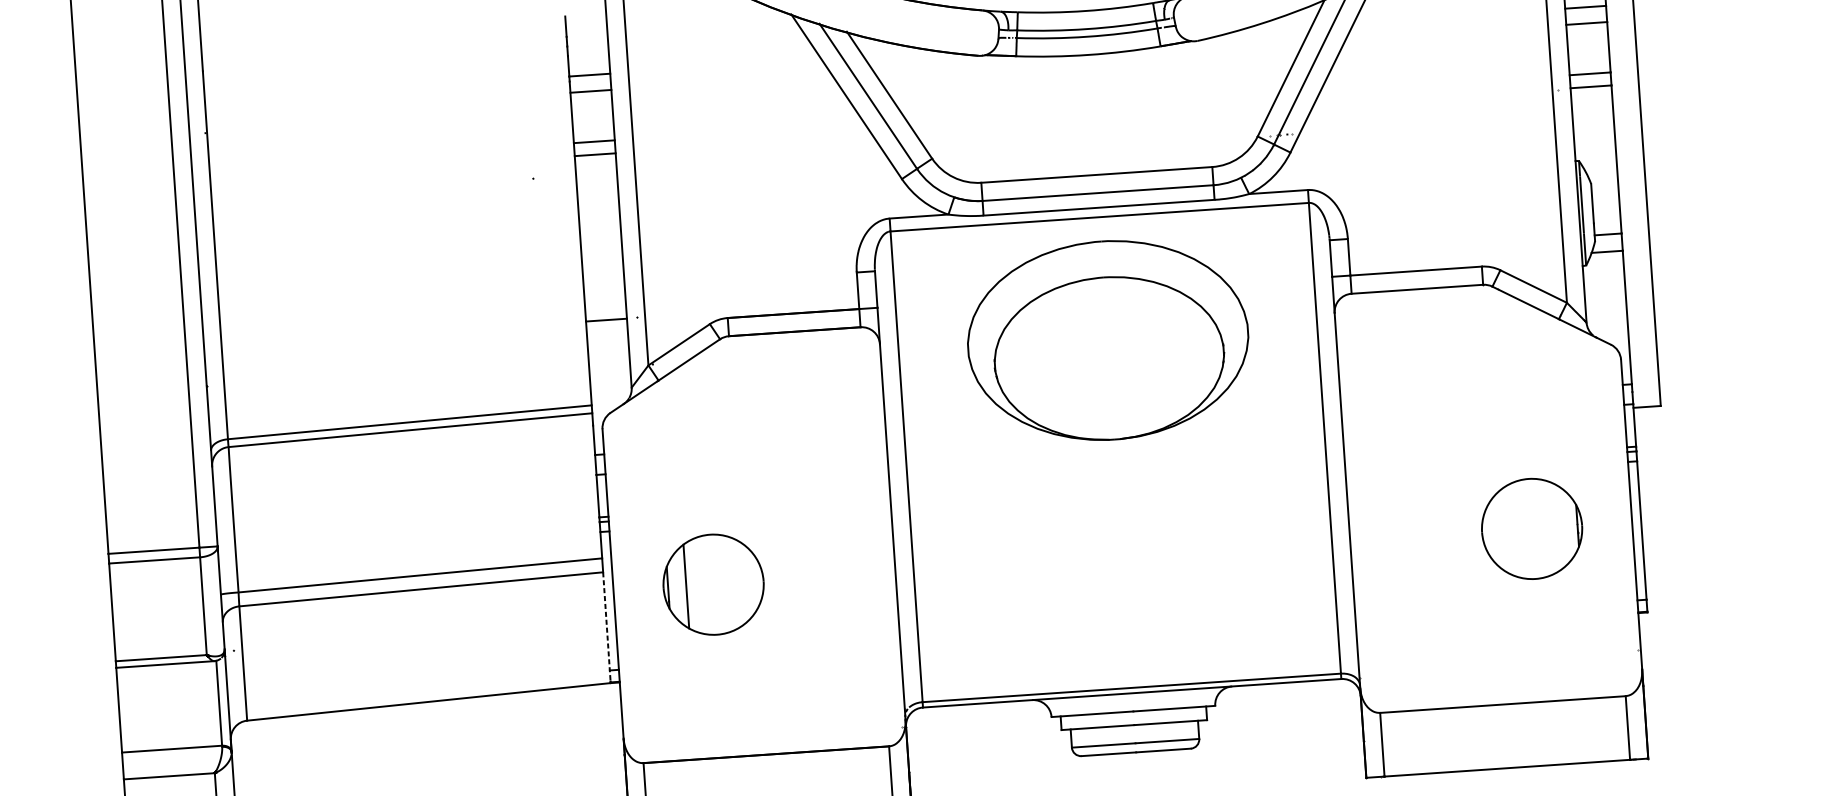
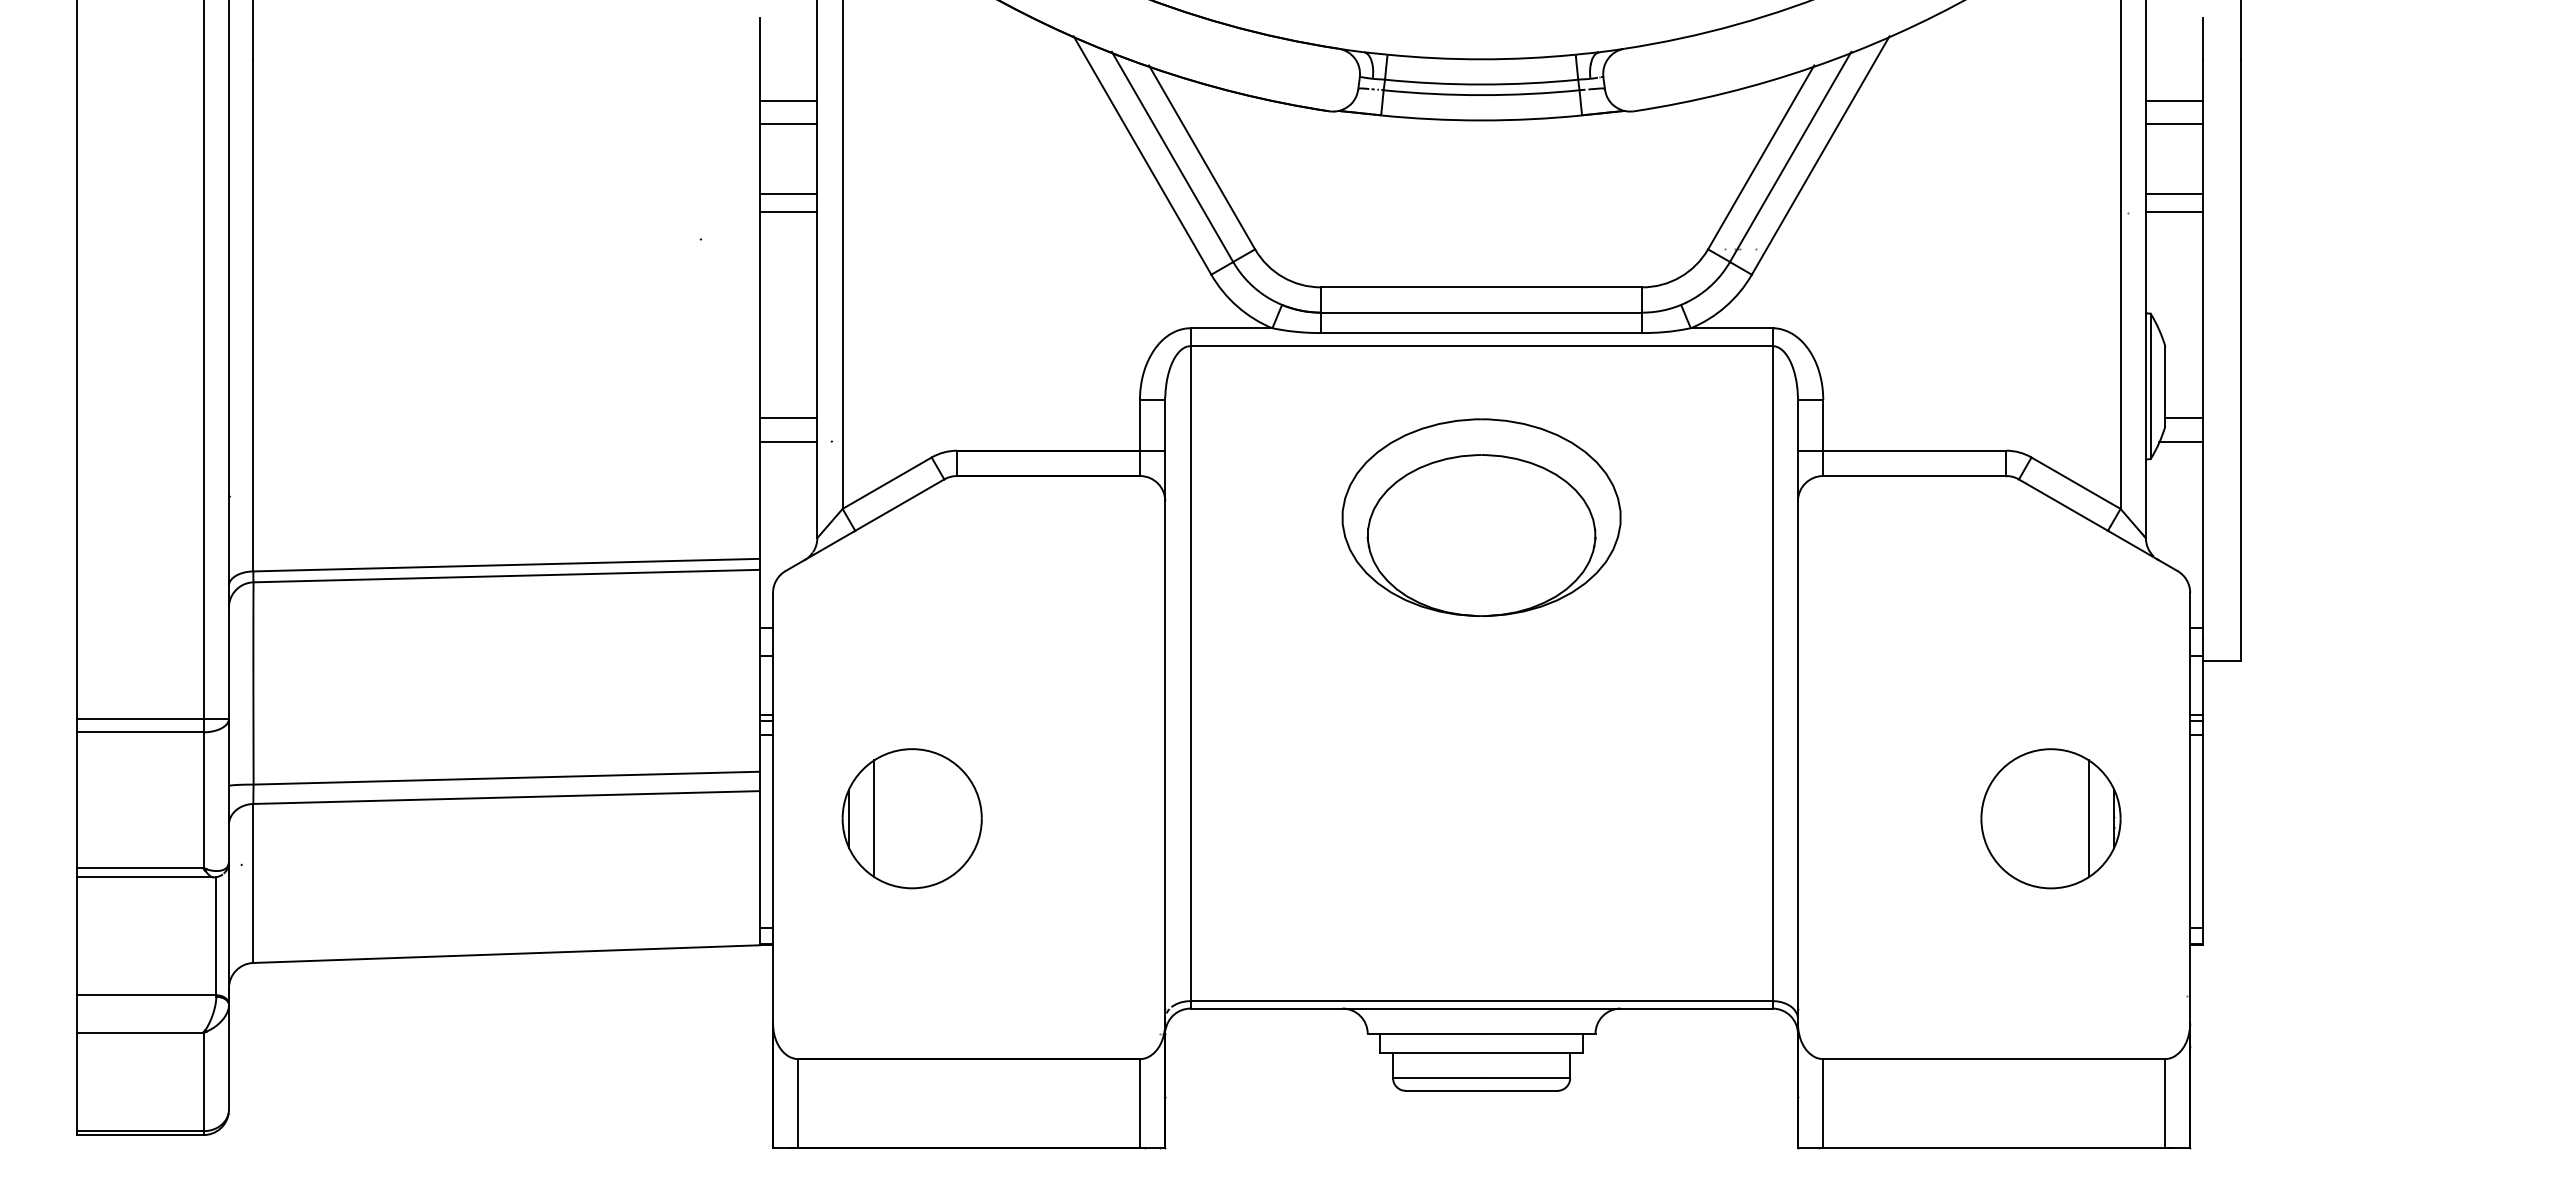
line: (605, 303) -> (788, 418), added
part: (1108, 340) -> (1481, 517), size x0.71
line: (1559, 526) -> (2088, 818), added
line: (606, 626) -> (760, 866), dashed -> solid

